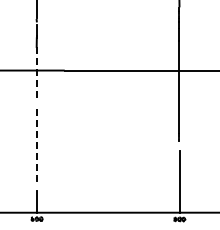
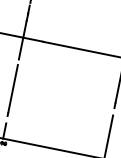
line: (36, 74) -> (22, 40), dashed -> solid
line: (36, 142) -> (12, 88), dashed -> solid

